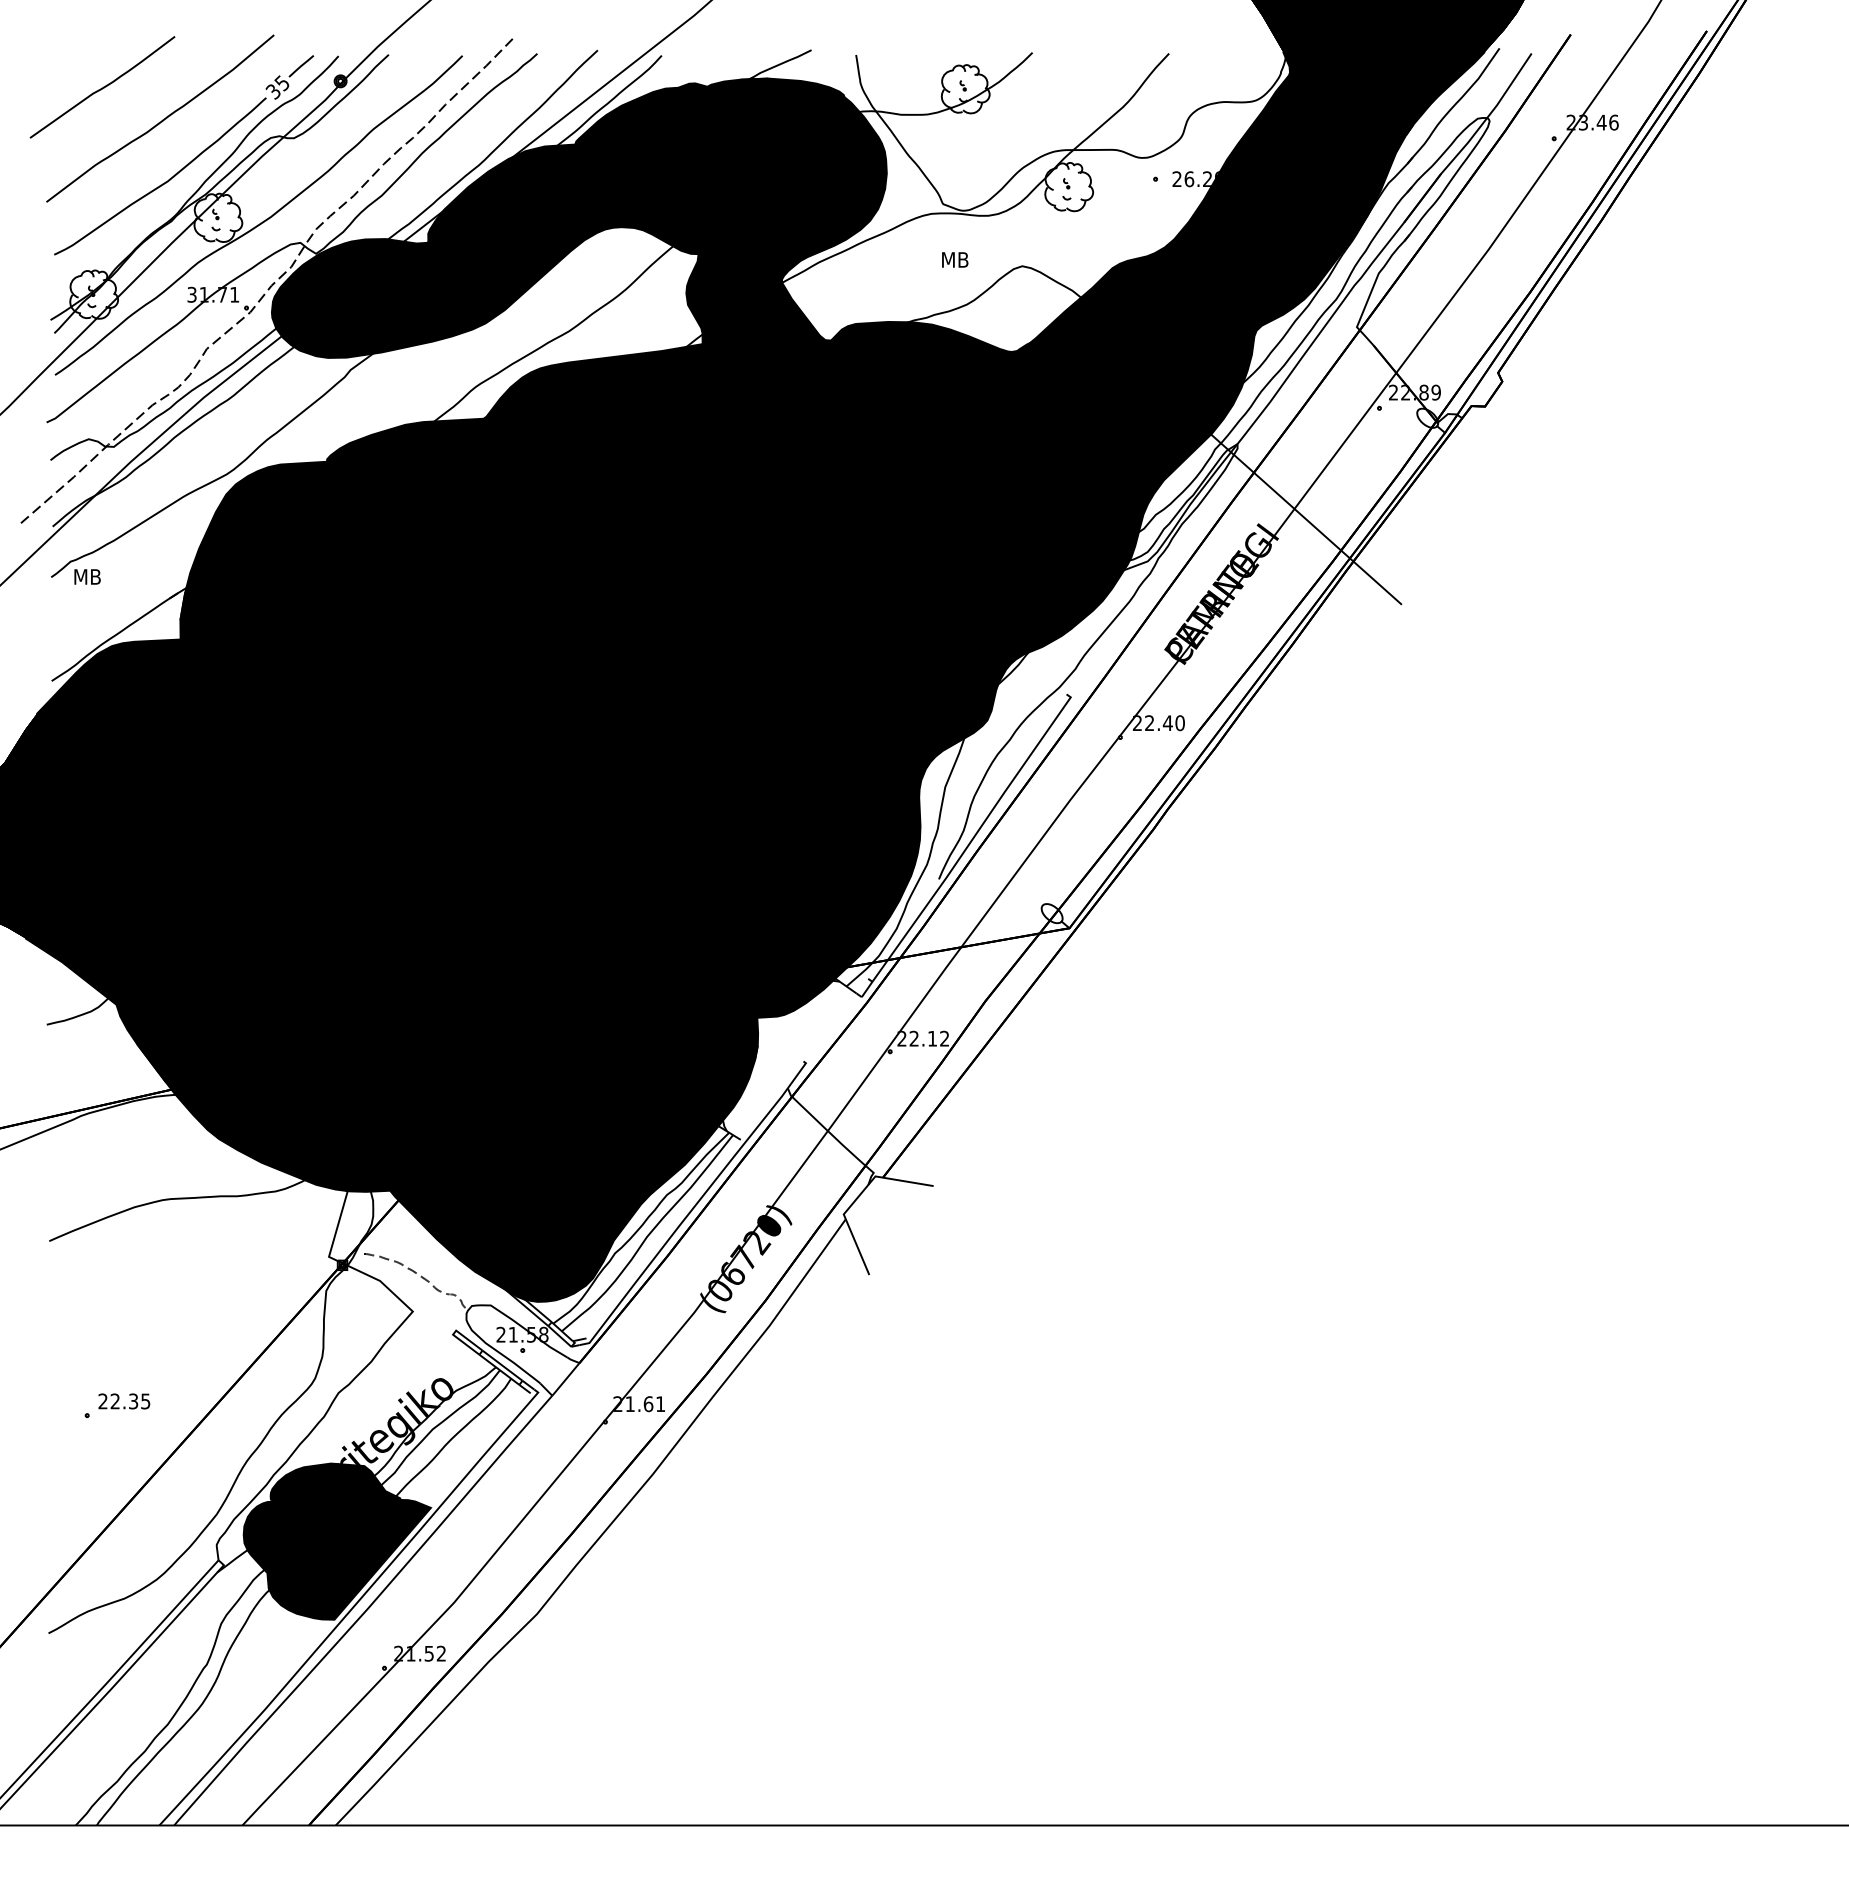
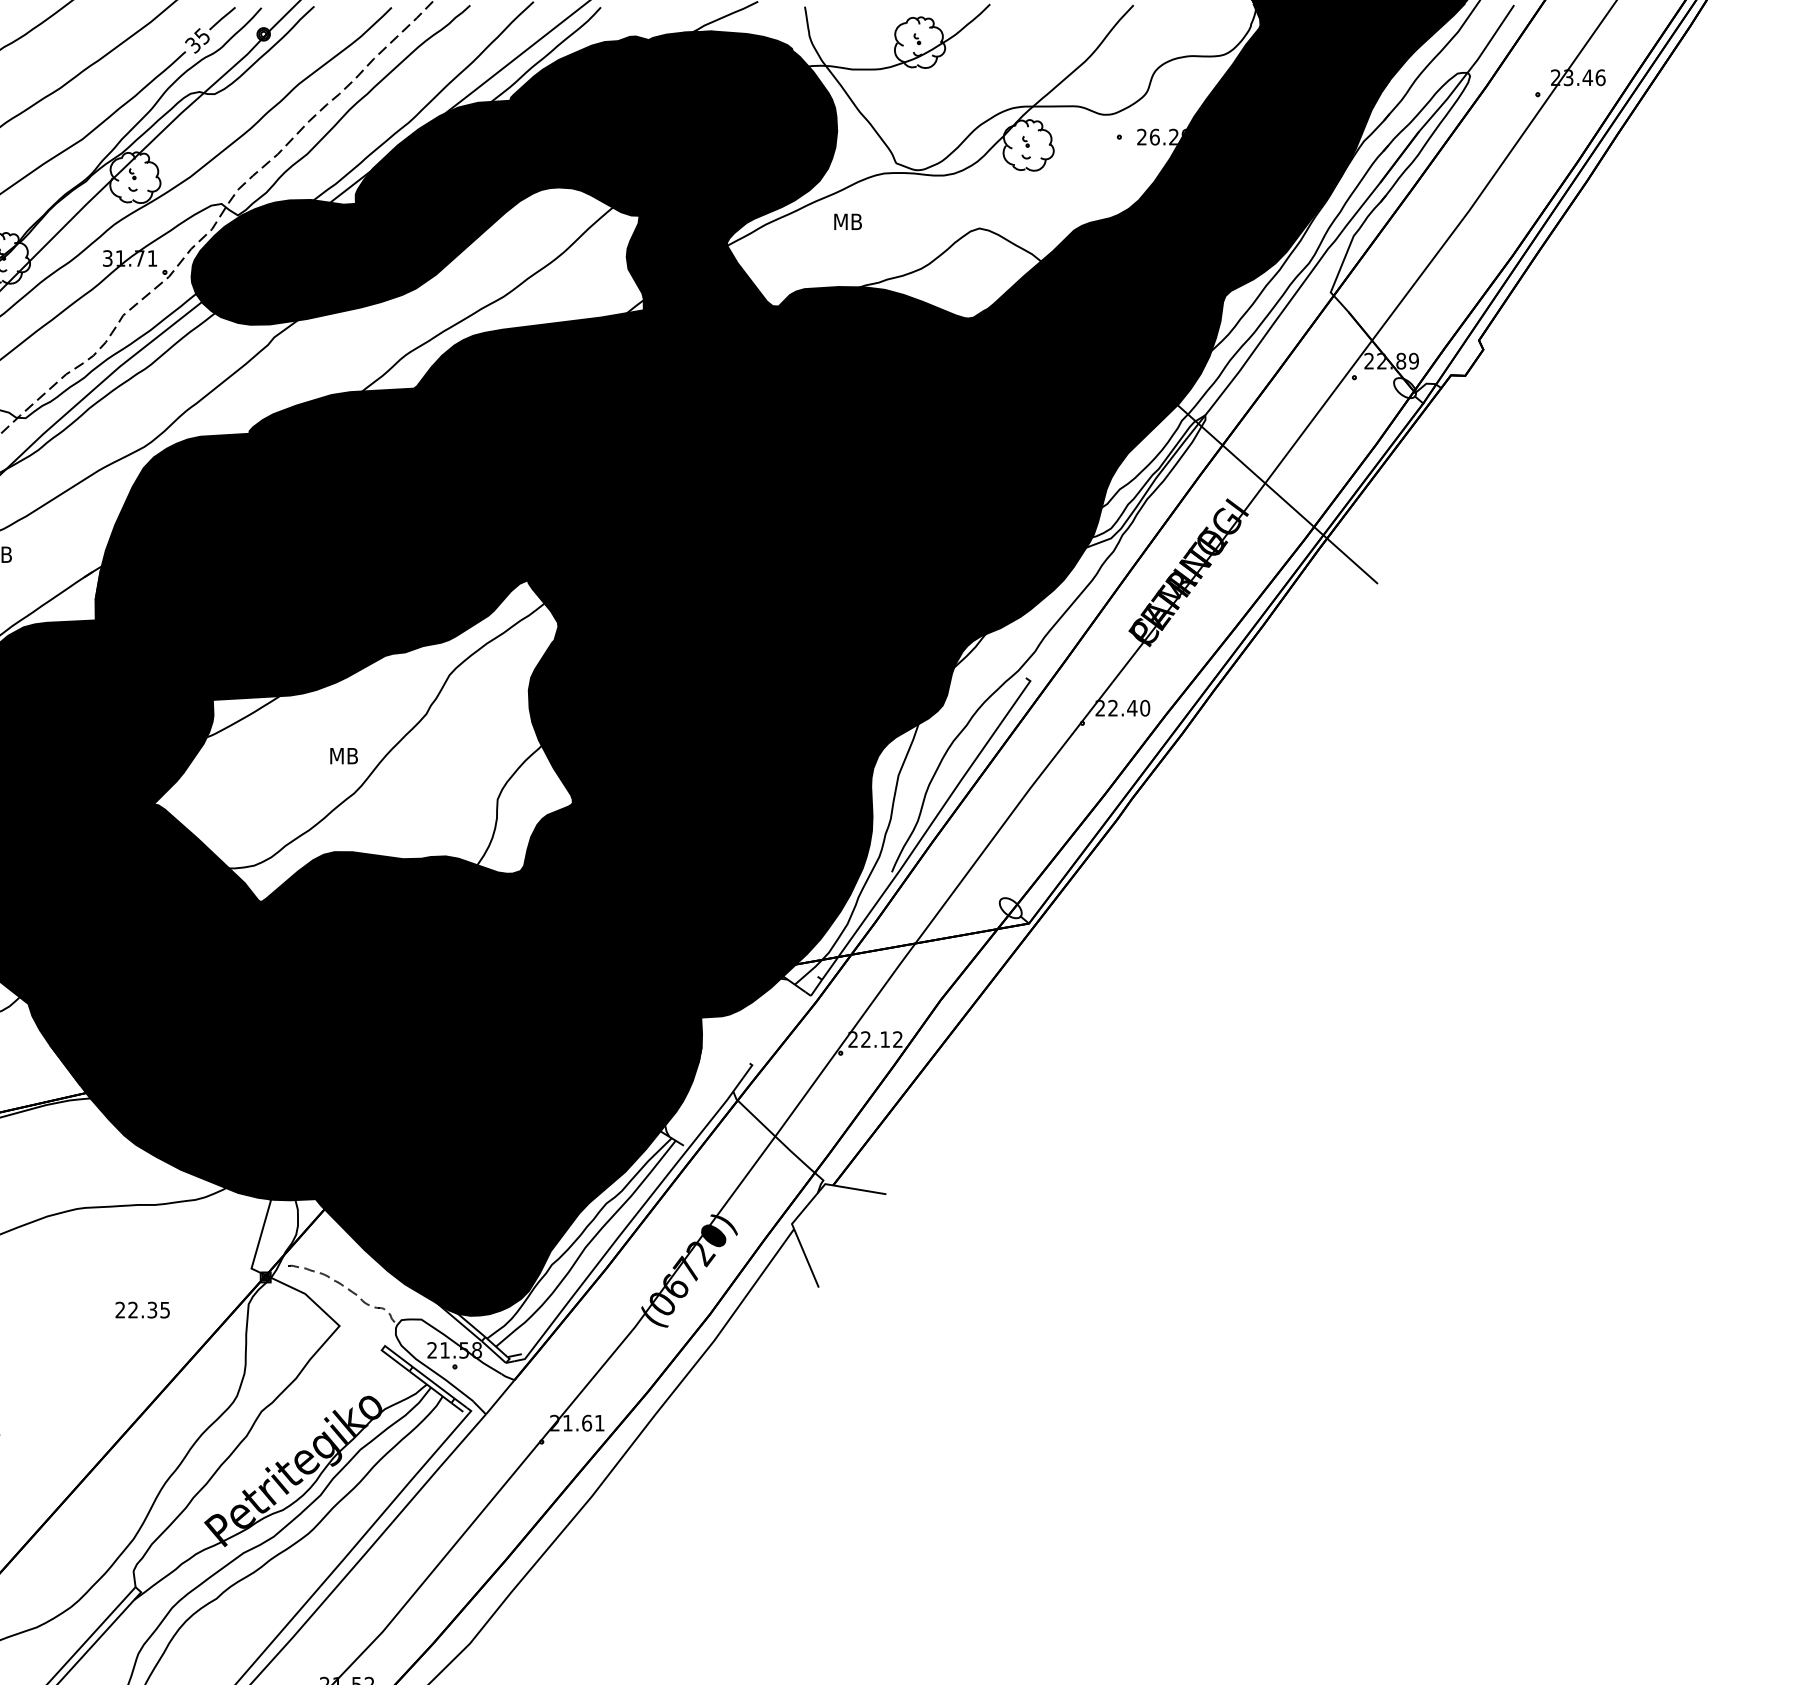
text: (955, 259) -> (848, 221), moved
fill: (435, 754) -> (363, 741), removed
text: (124, 1401) -> (142, 1310), moved
fill: (337, 1541) -> (260, 1567), removed

